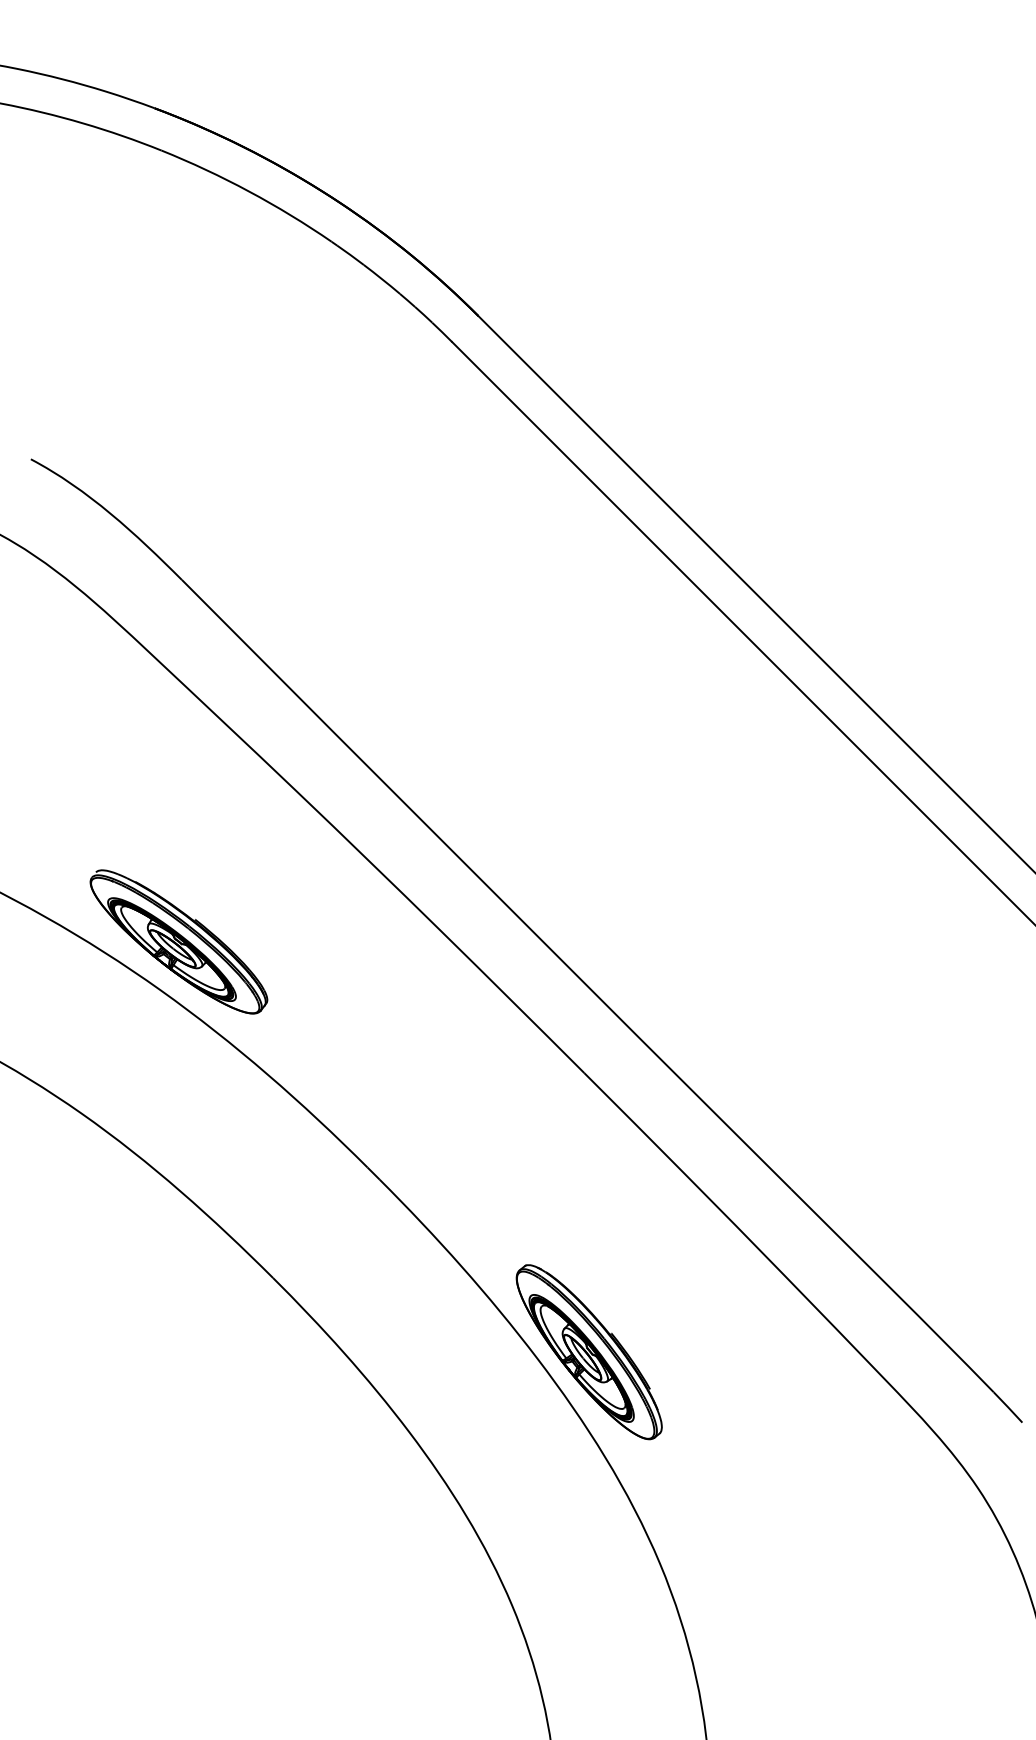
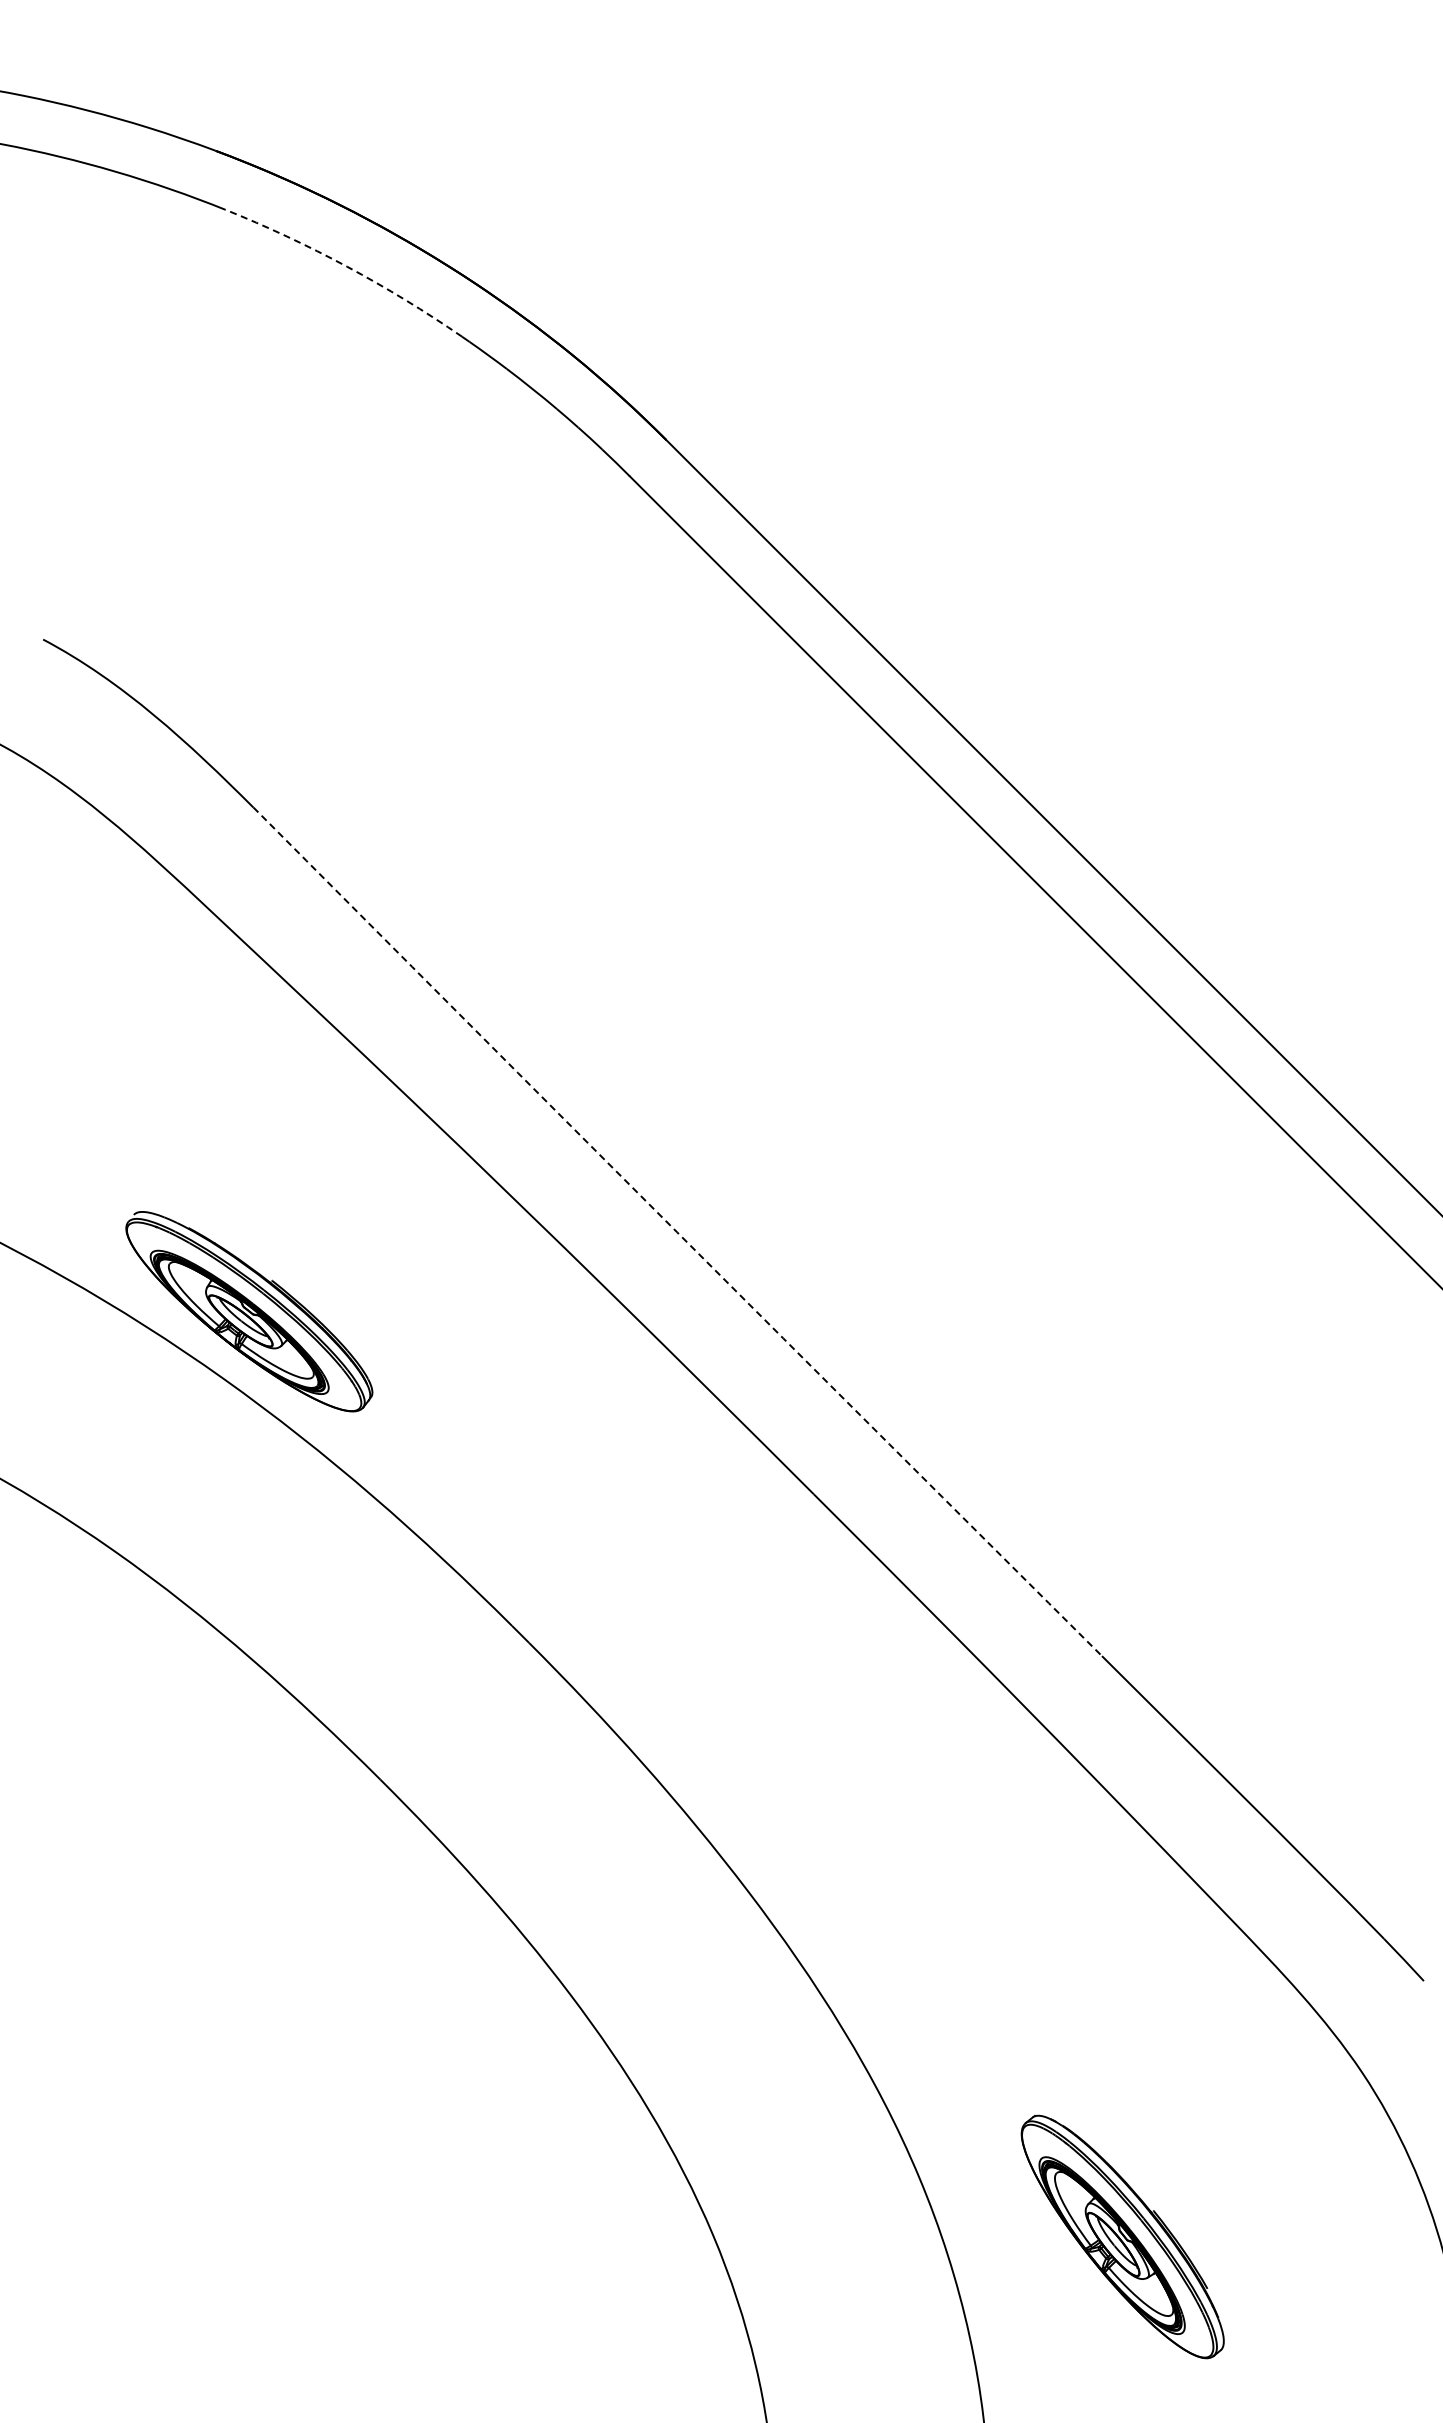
arc: (249, 191) -> (347, 266), solid -> dashed
arc: (486, 885) -> (677, 1232), solid -> dashed
part: (589, 1351) -> (1122, 2236), moved

